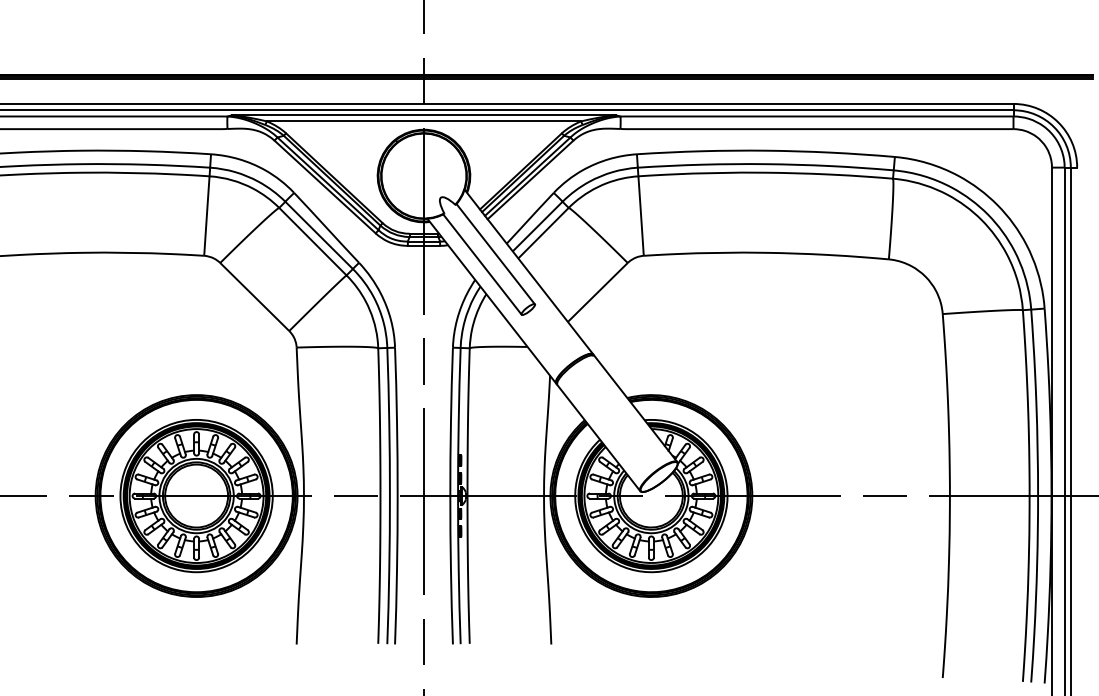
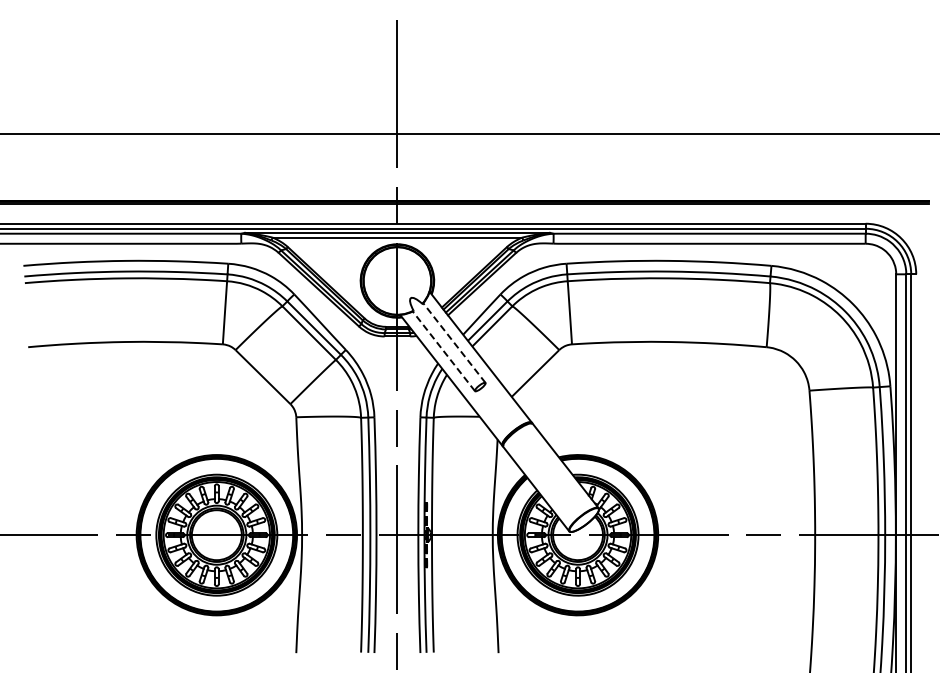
line: (495, 254) -> (454, 343), solid -> dashed
line: (481, 264) -> (443, 351), solid -> dashed

